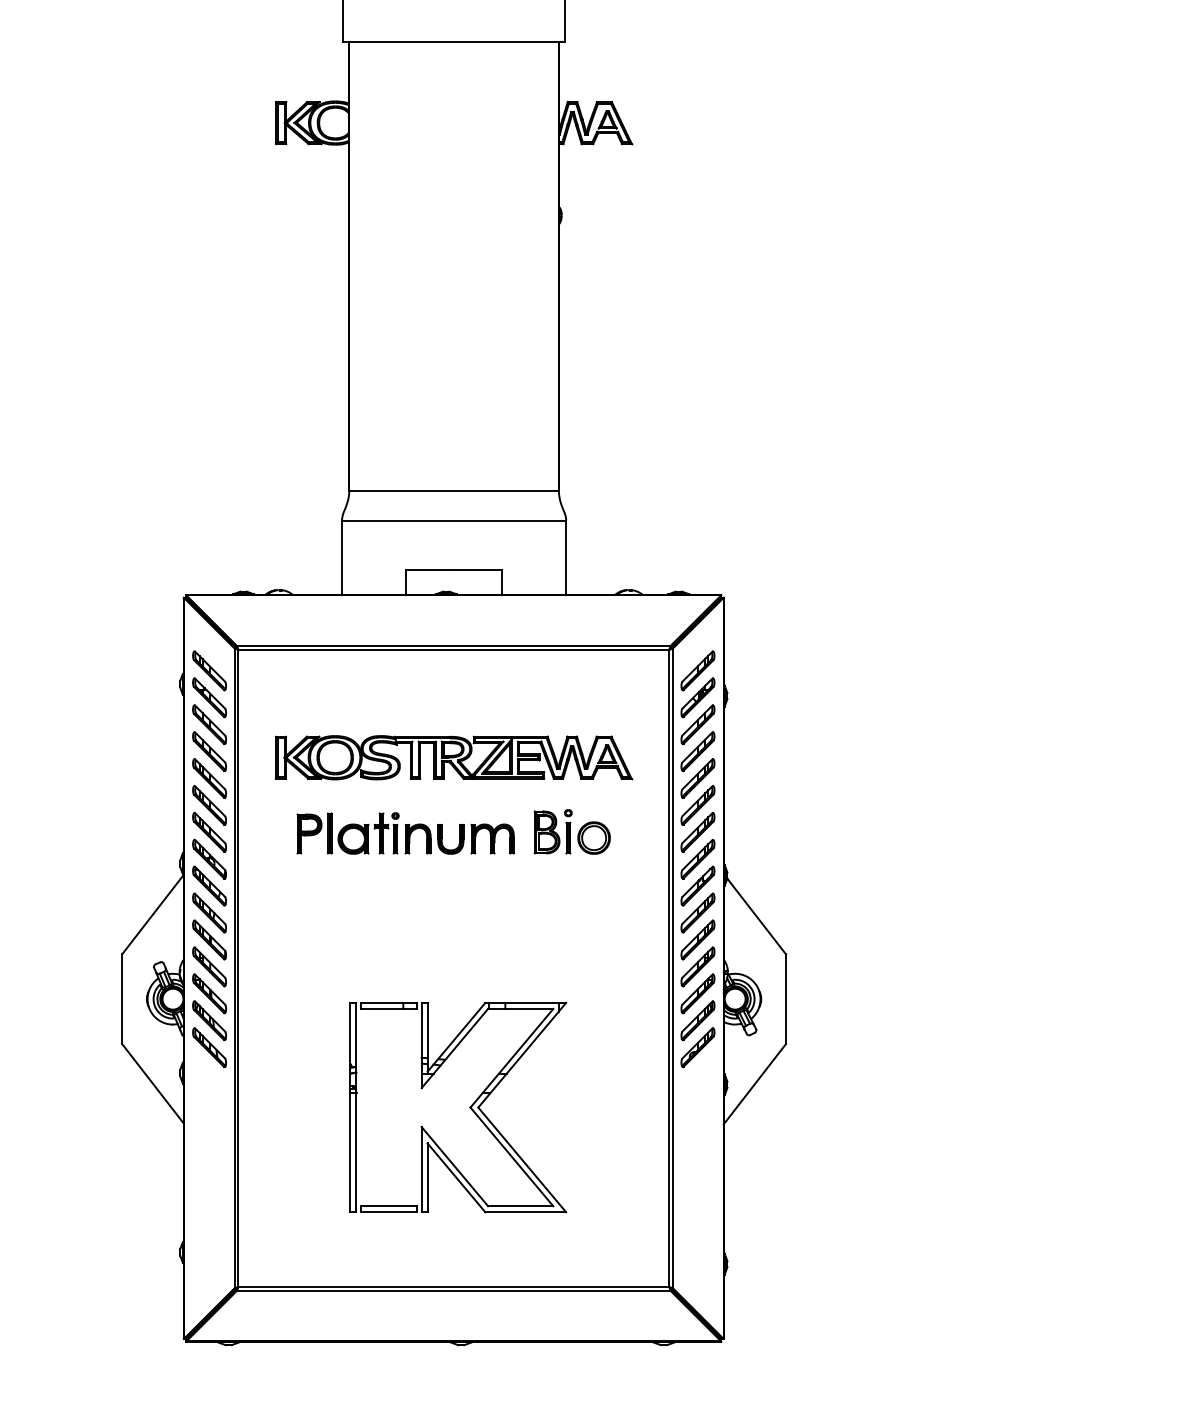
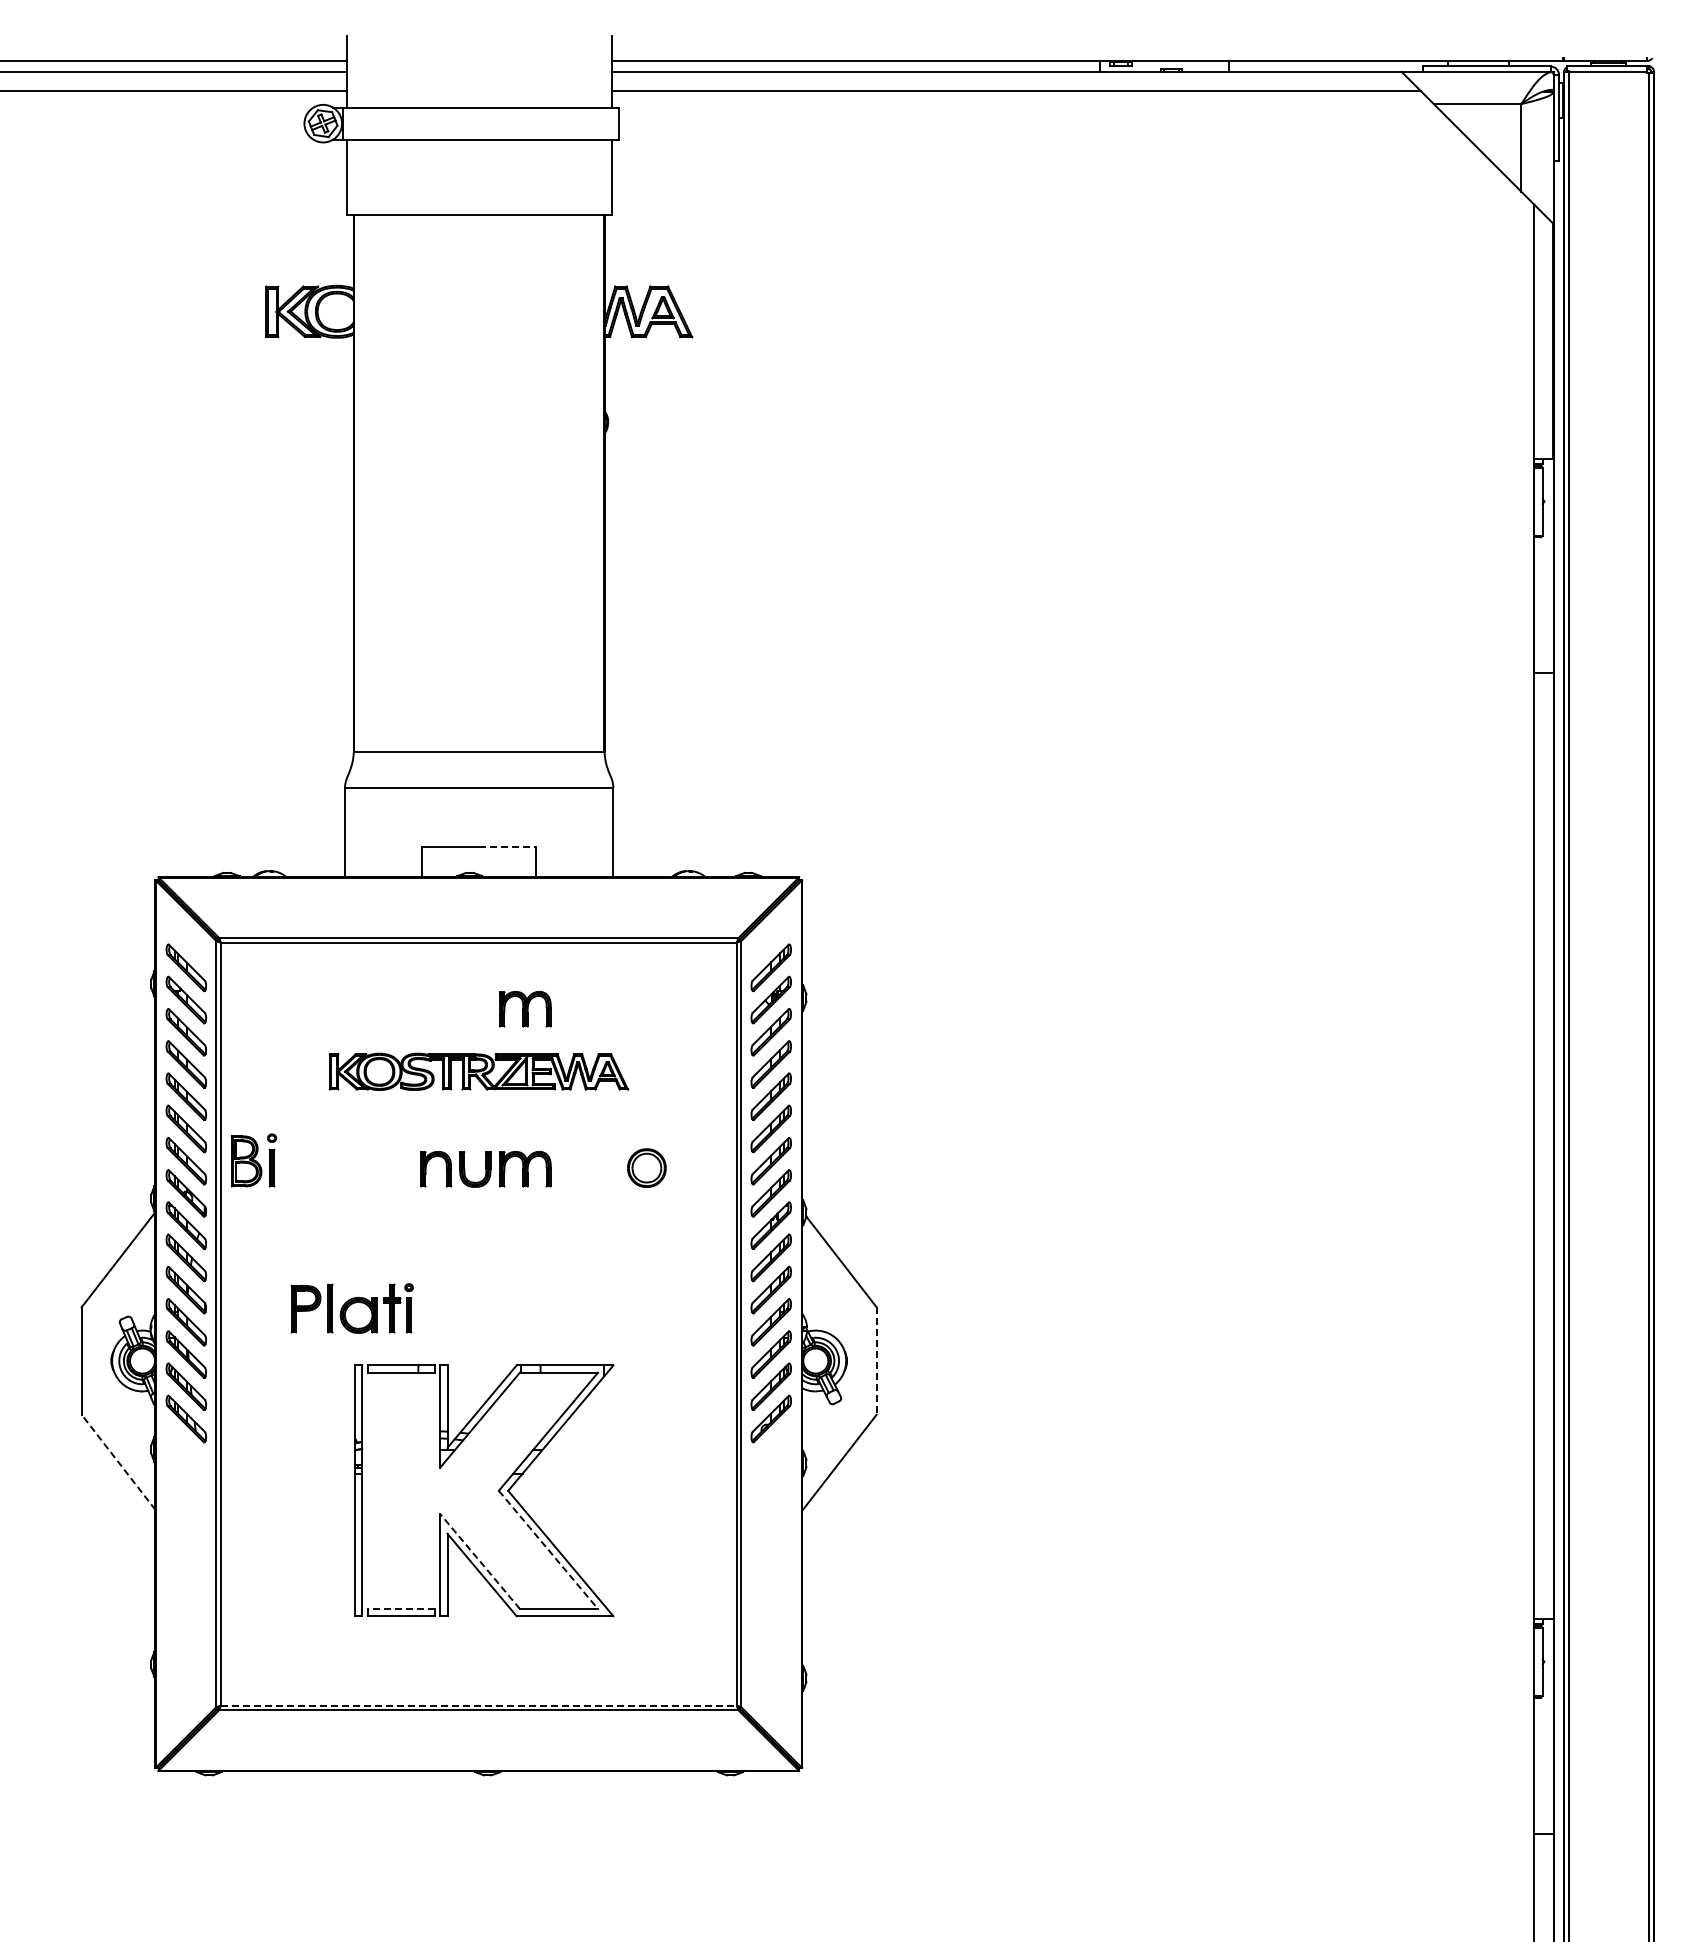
line: (477, 569) -> (507, 846), solid -> dashed
part: (492, 705) -> (525, 1009), added
part: (453, 757) -> (478, 1071), size x0.7
part: (552, 831) -> (253, 1160), moved
part: (347, 833) -> (351, 1308), moved
line: (785, 999) -> (876, 1361), solid -> dashed
line: (152, 1083) -> (118, 1461), solid -> dashed
line: (511, 1157) -> (548, 1550), solid -> dashed
line: (455, 1166) -> (480, 1561), solid -> dashed
line: (389, 1206) -> (401, 1609), solid -> dashed
line: (454, 1286) -> (479, 1705), solid -> dashed

